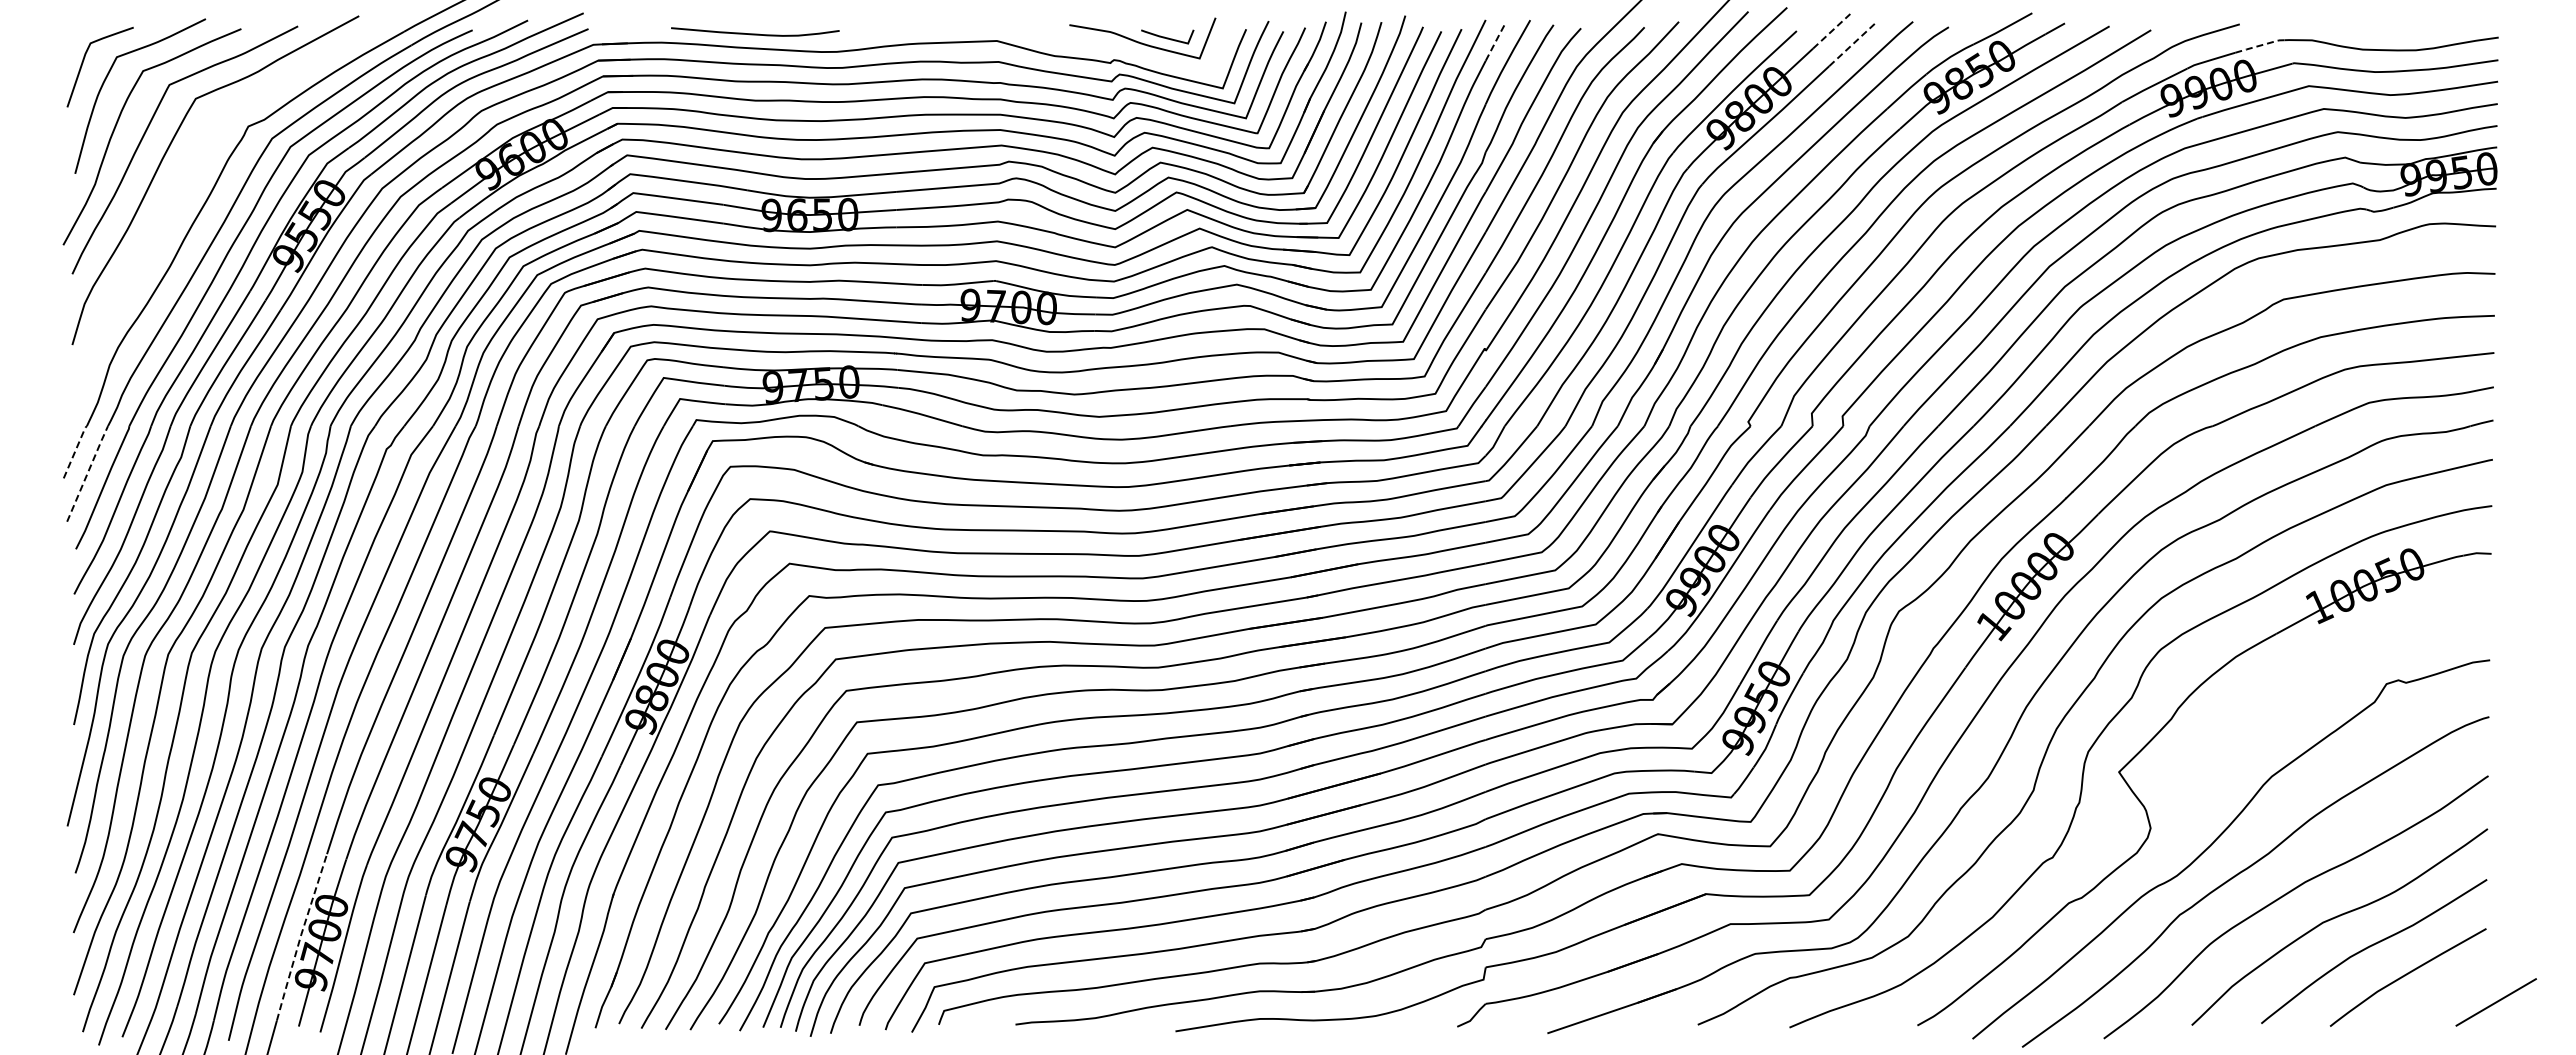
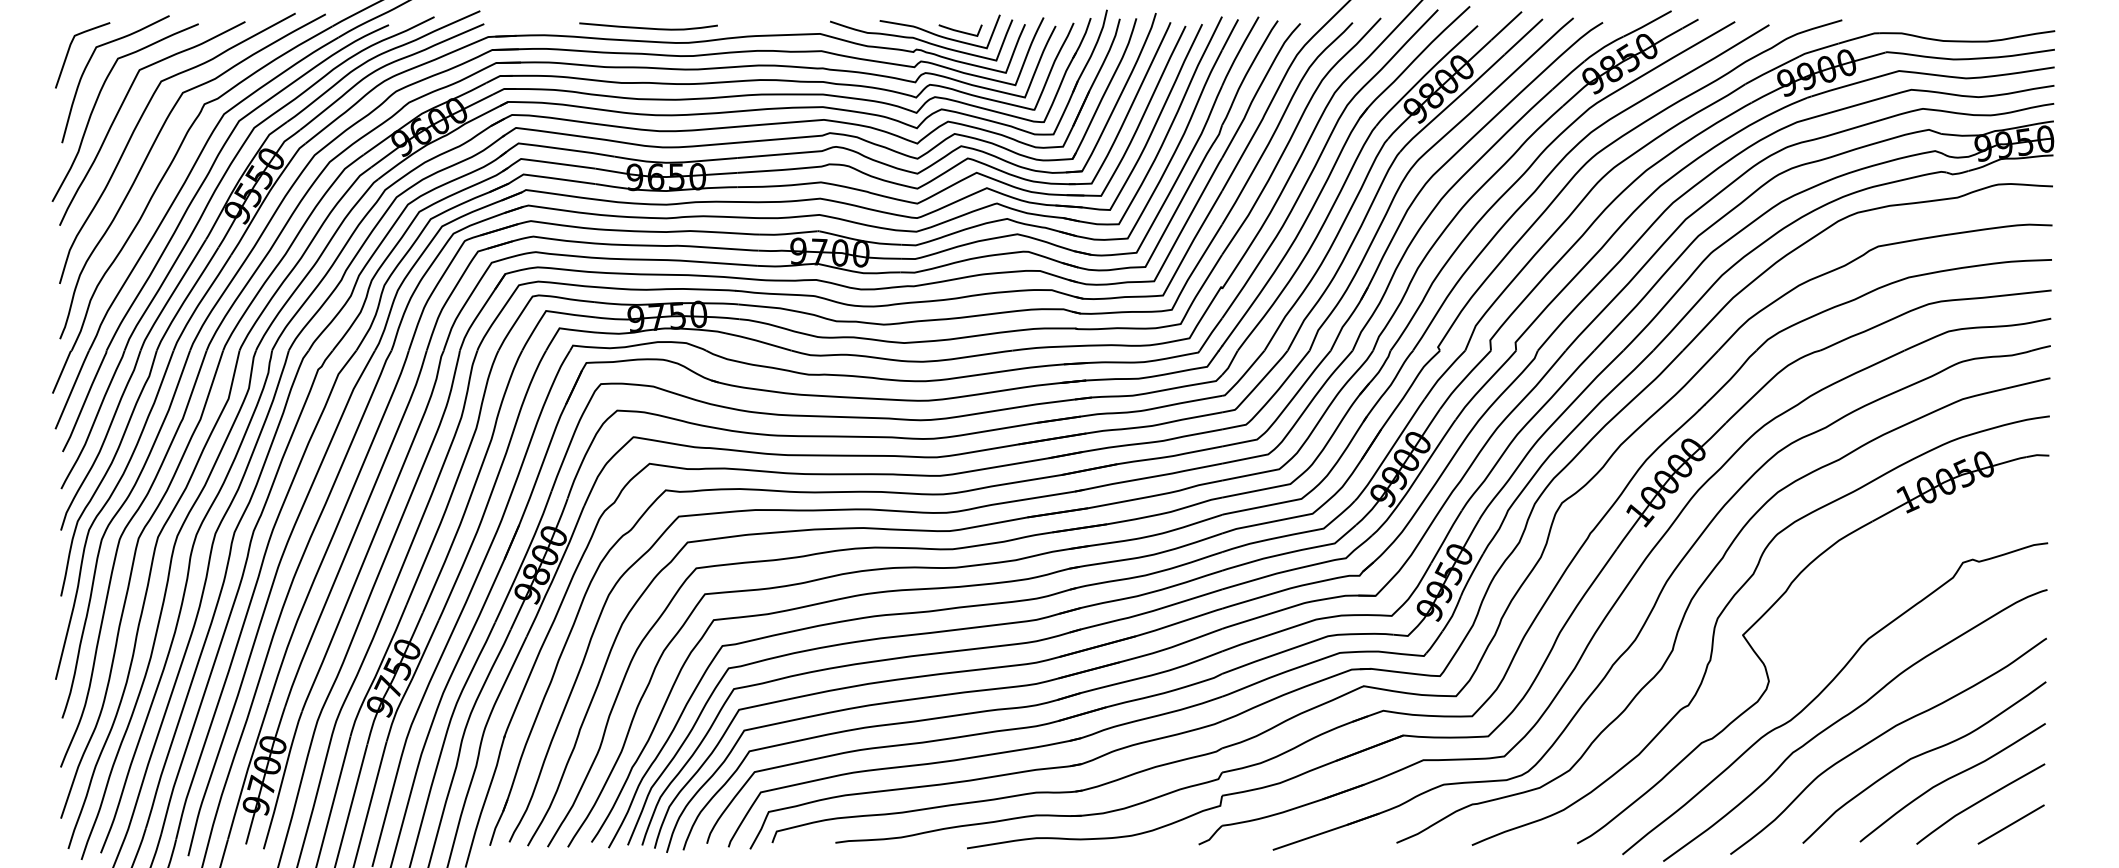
line: (1832, 30) -> (1507, 25), dashed -> solid
curve: (755, 33) -> (648, 27), moved
line: (1495, 42) -> (1230, 35), dashed -> solid
line: (1852, 44) -> (1523, 36), dashed -> solid
line: (2260, 45) -> (1859, 37), dashed -> solid
curve: (1119, 48) -> (920, 40), added
curve: (180, 188) -> (148, 155), added
line: (75, 451) -> (62, 371), dashed -> solid
line: (87, 473) -> (72, 389), dashed -> solid
line: (300, 936) -> (247, 770), dashed -> solid
line: (2495, 1002) -> (2010, 824), moved

